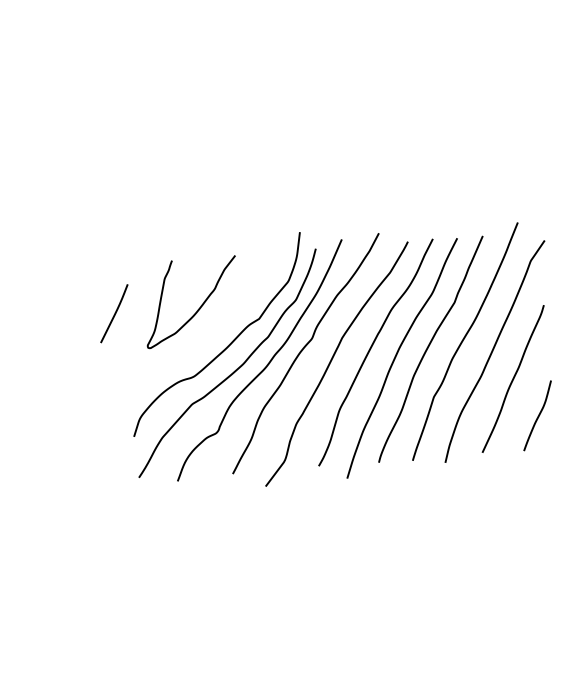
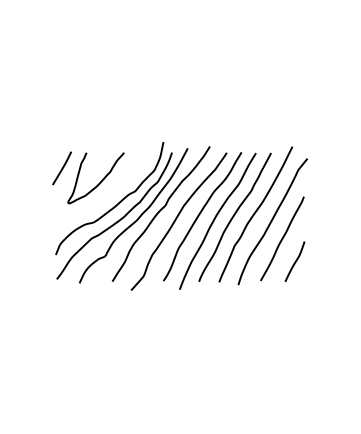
line: (113, 313) -> (61, 168), moved

